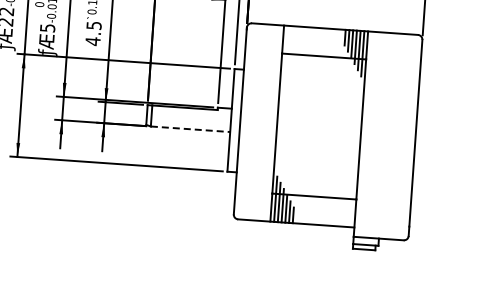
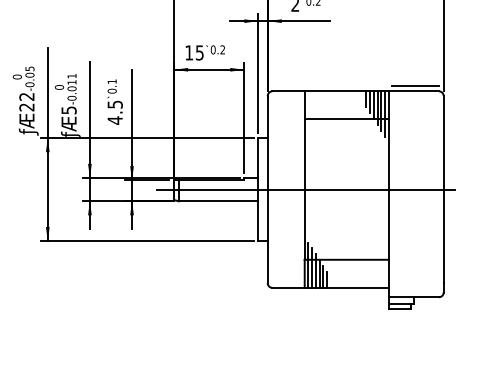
line: (394, 27) -> (414, 85), added
line: (278, 123) -> (305, 189), added
line: (190, 129) -> (218, 201), dashed -> solid

